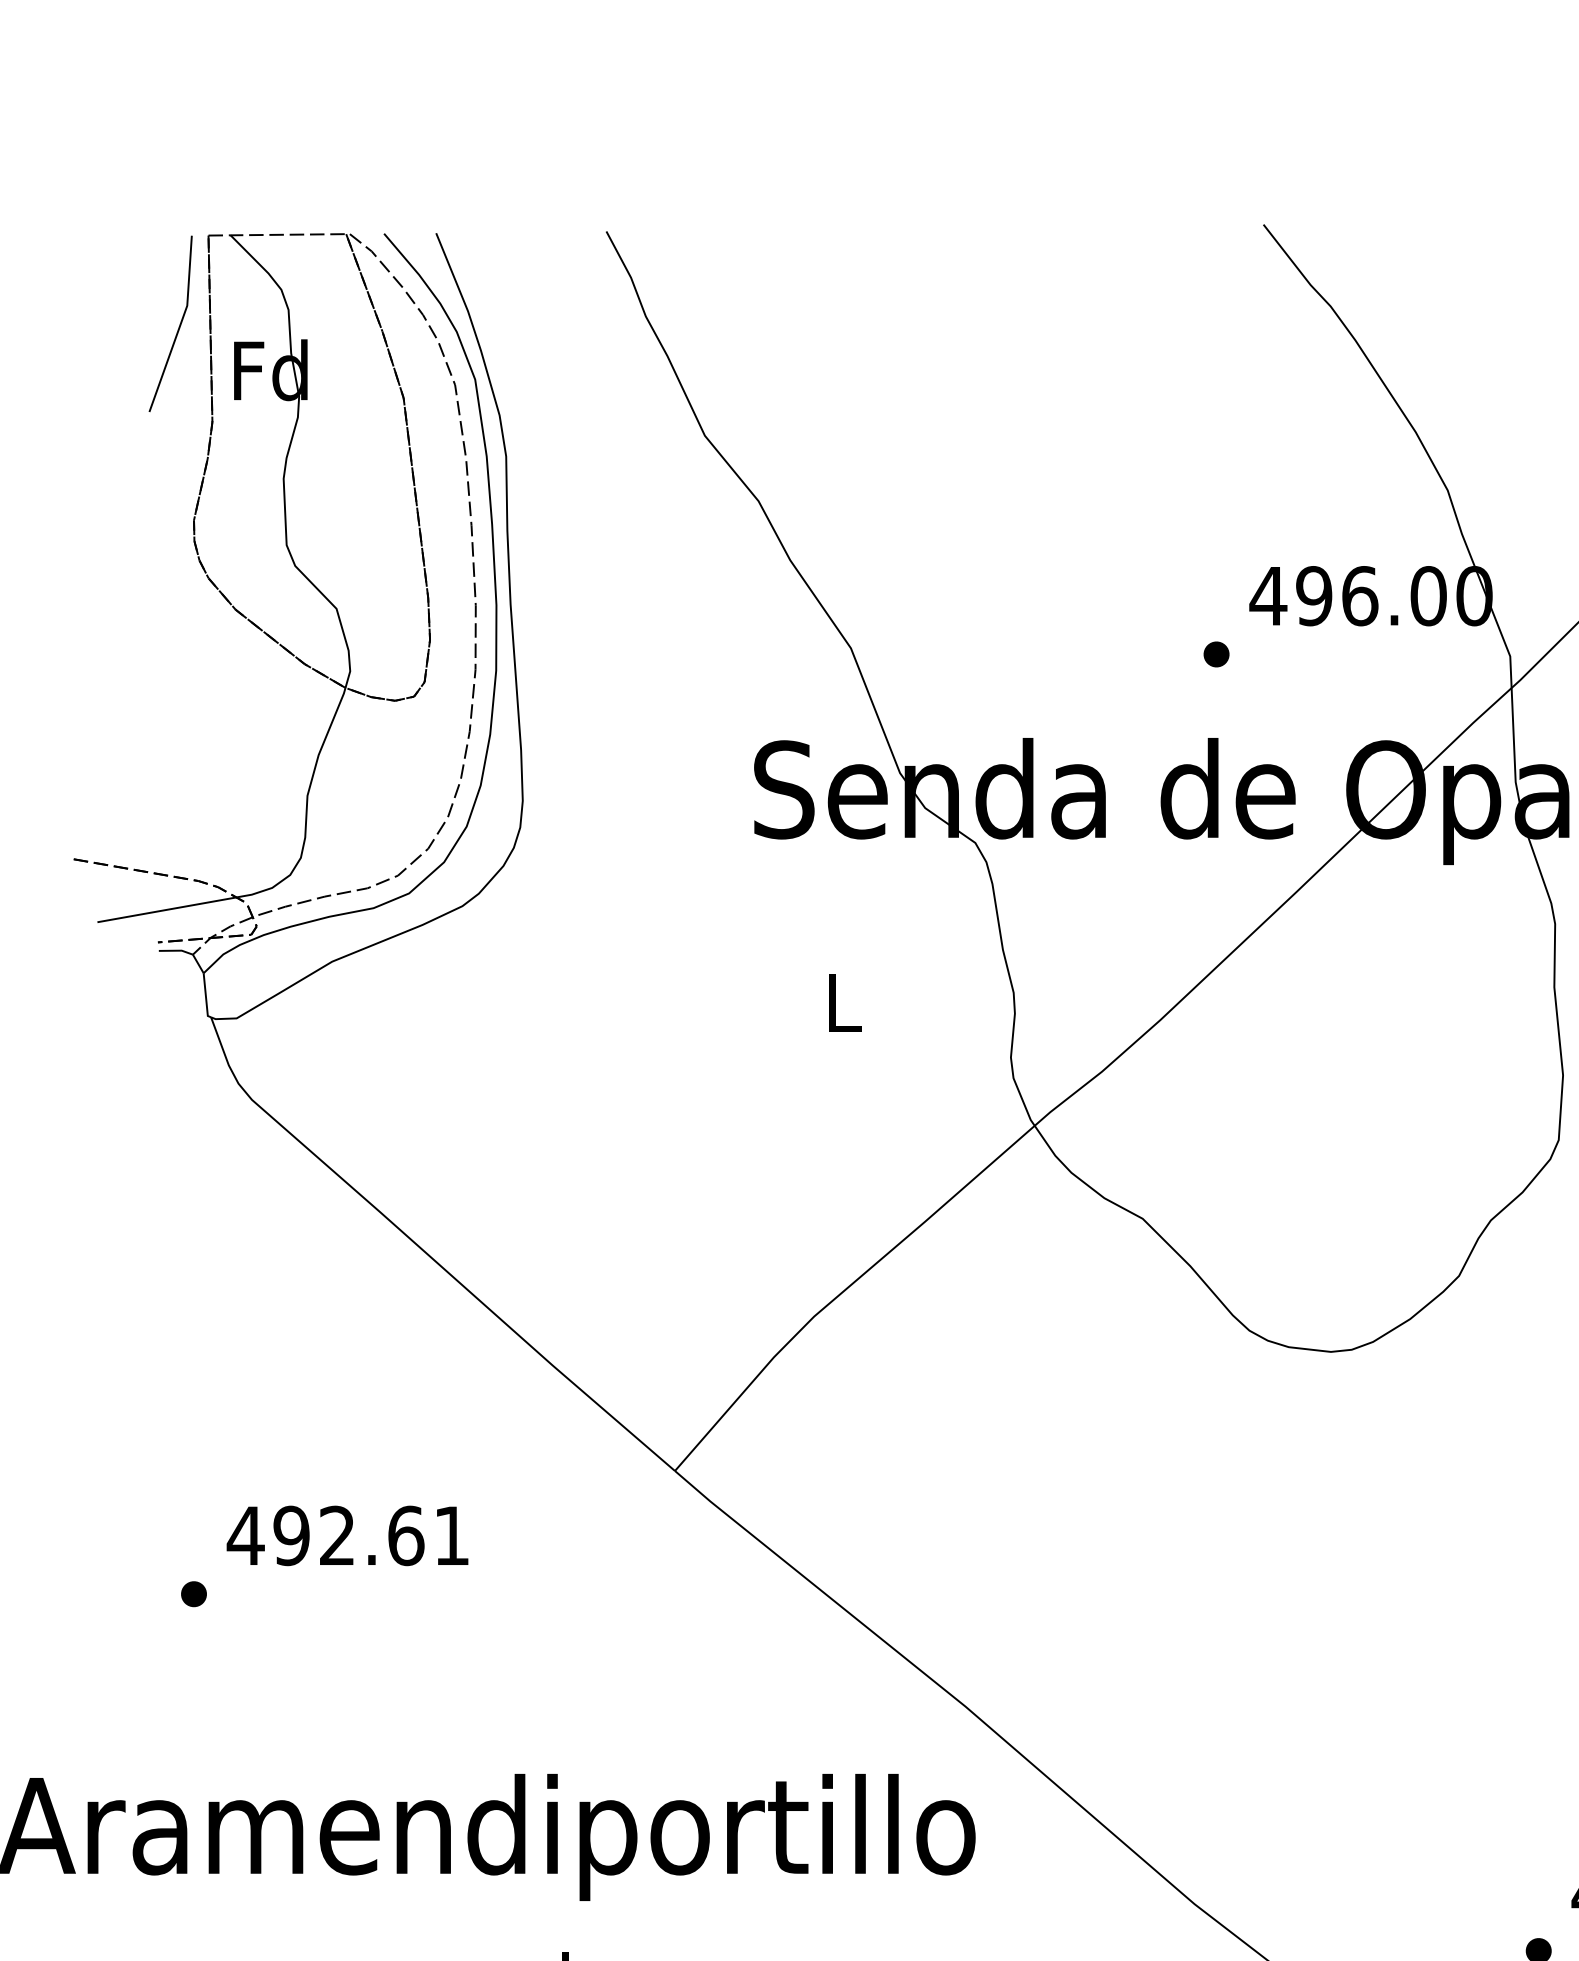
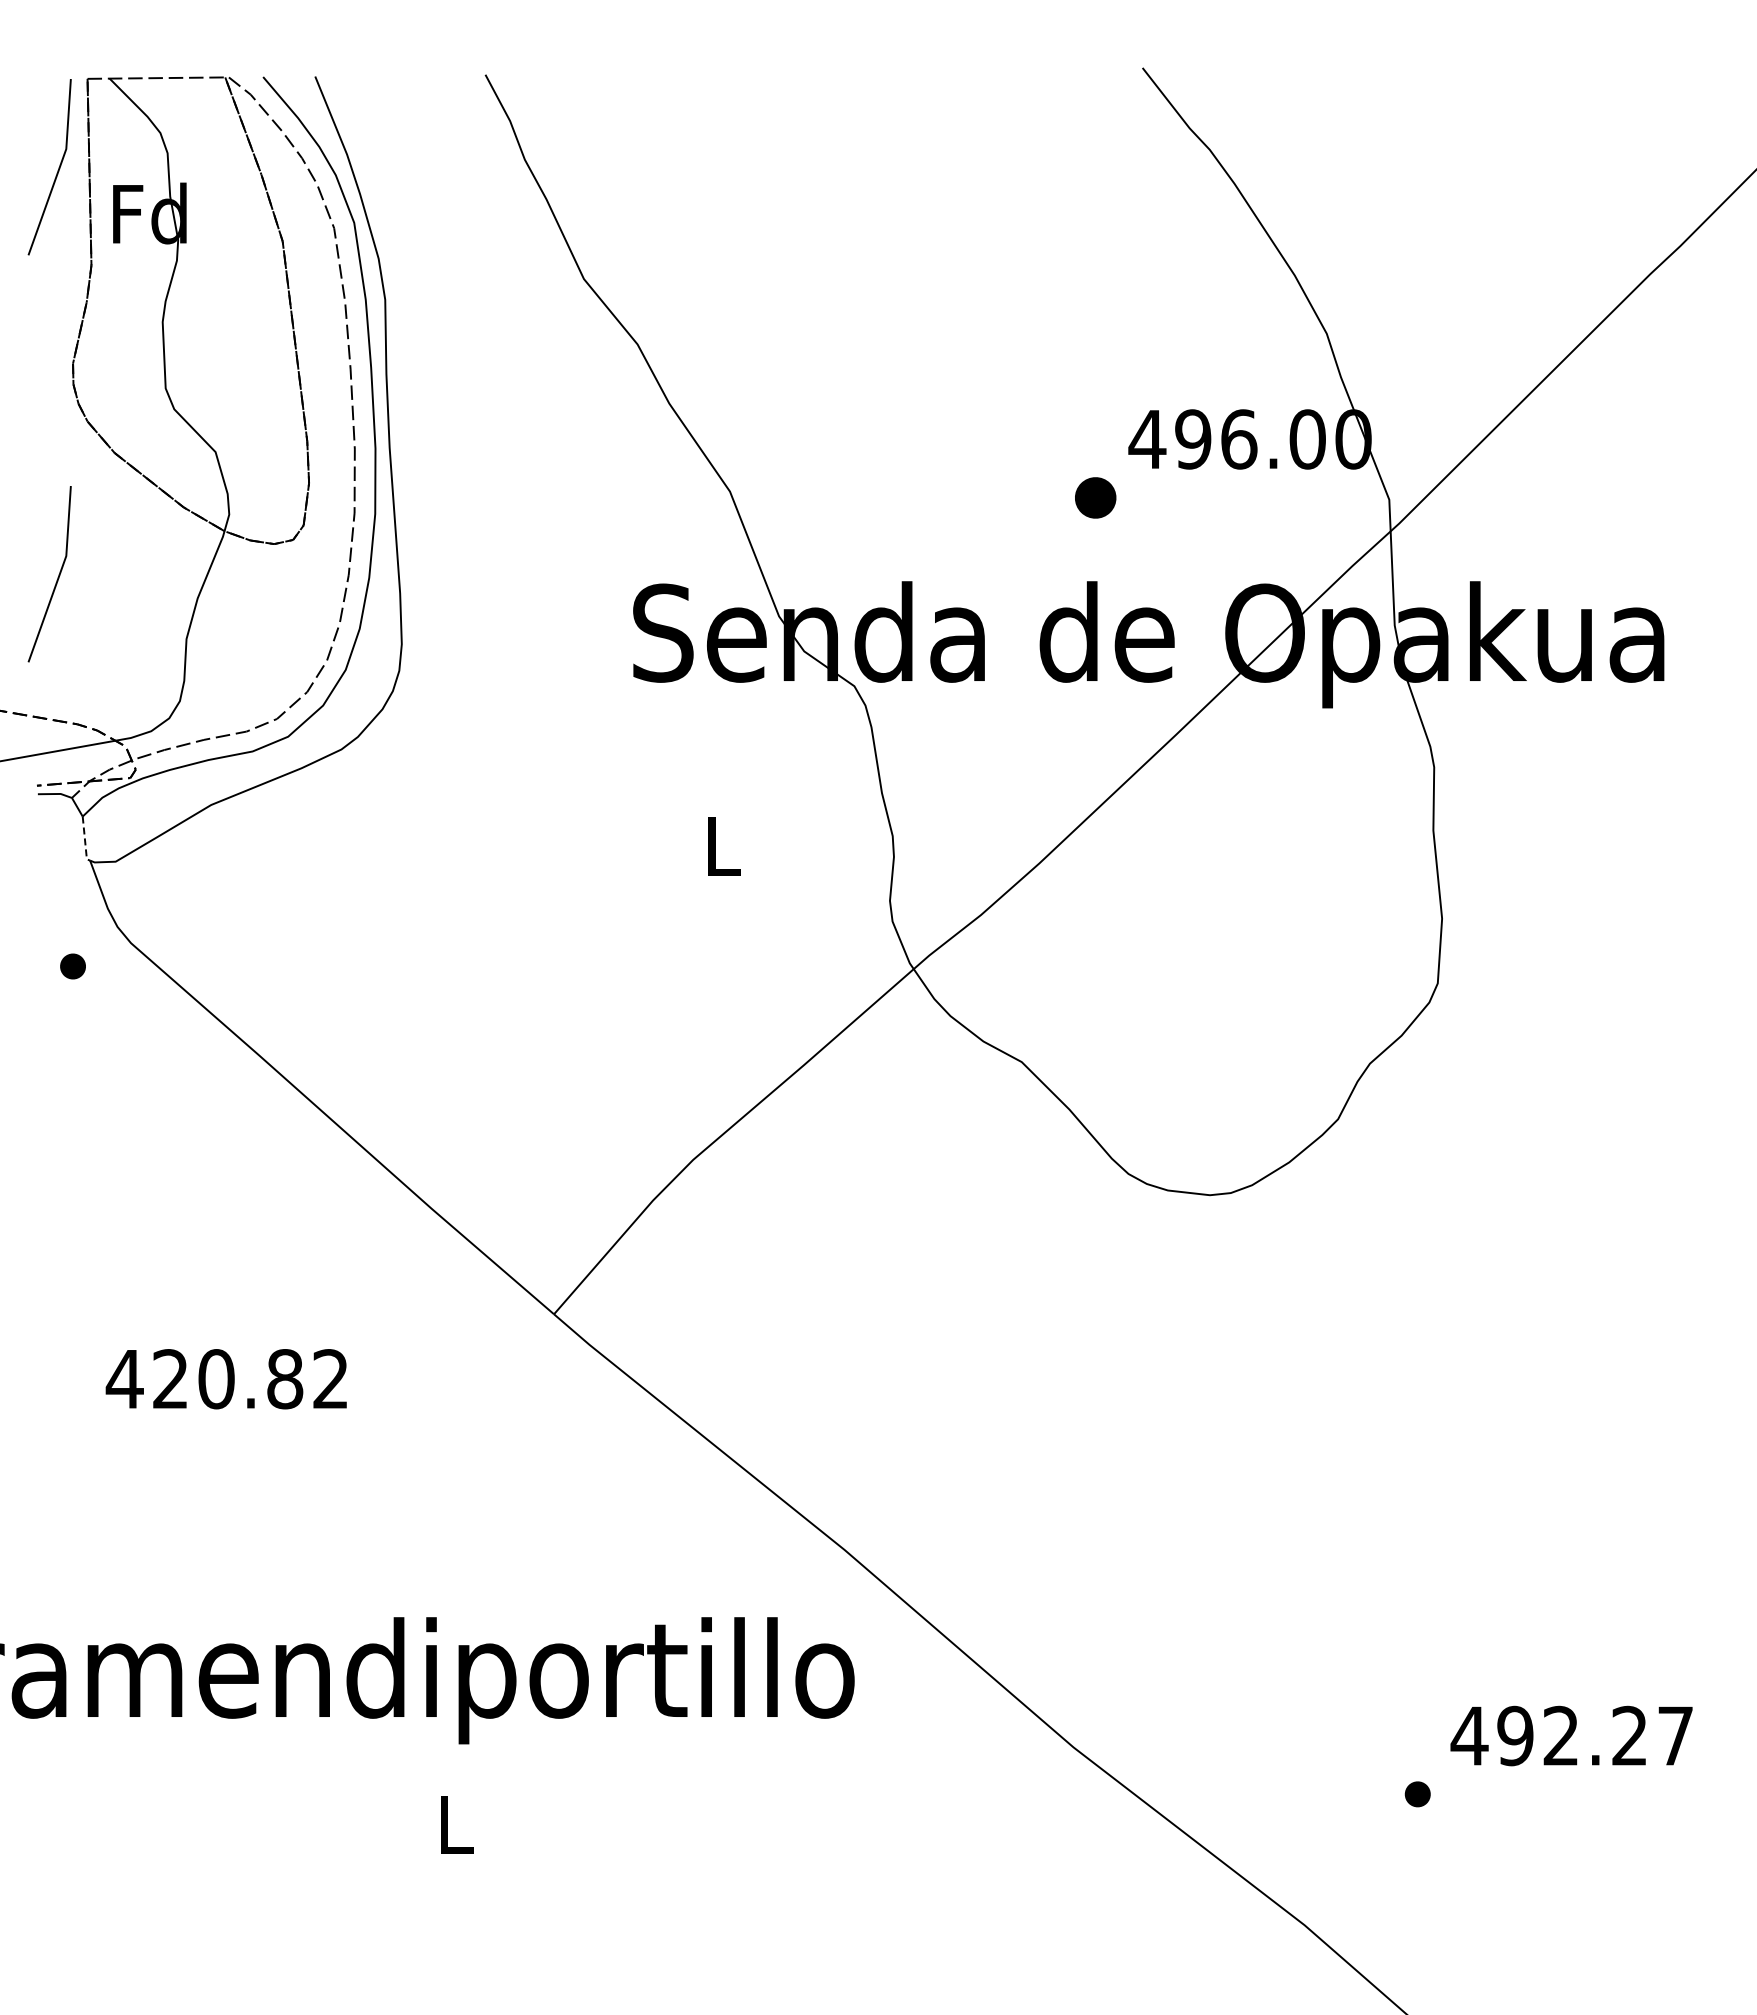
part: (1216, 654) -> (1095, 497), size x1.6
line: (178, 734) -> (57, 577), added
line: (206, 997) -> (85, 840), solid -> dashed
text: (370, 1536) -> (249, 1379), 492.61 -> 420.82
part: (193, 1594) -> (72, 966), moved

